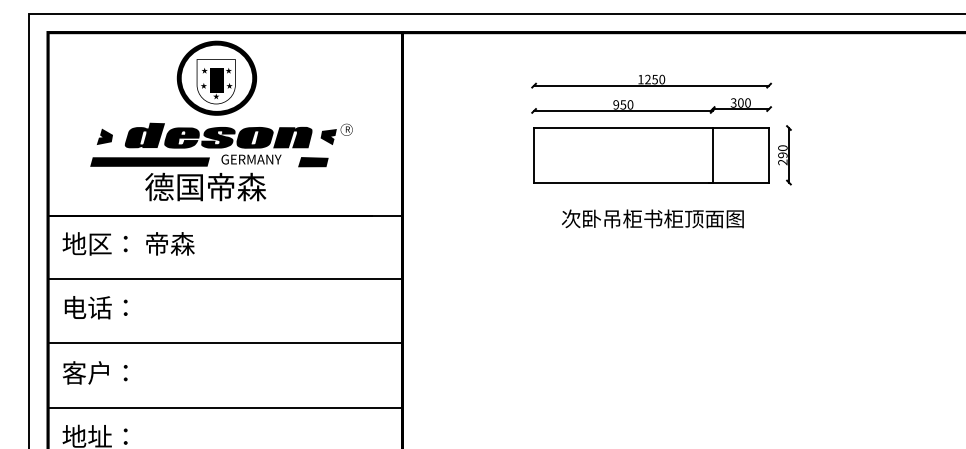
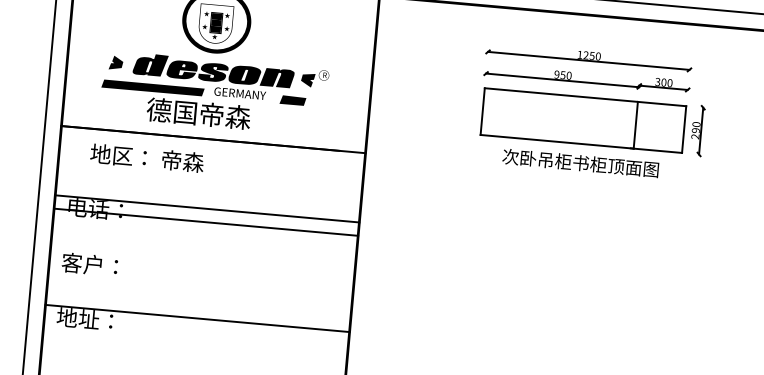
text: (652, 218) -> (580, 162), moved
text: (128, 243) -> (147, 157), moved
line: (225, 279) -> (207, 209), moved
line: (226, 342) -> (207, 221), moved
line: (225, 408) -> (197, 318), moved

